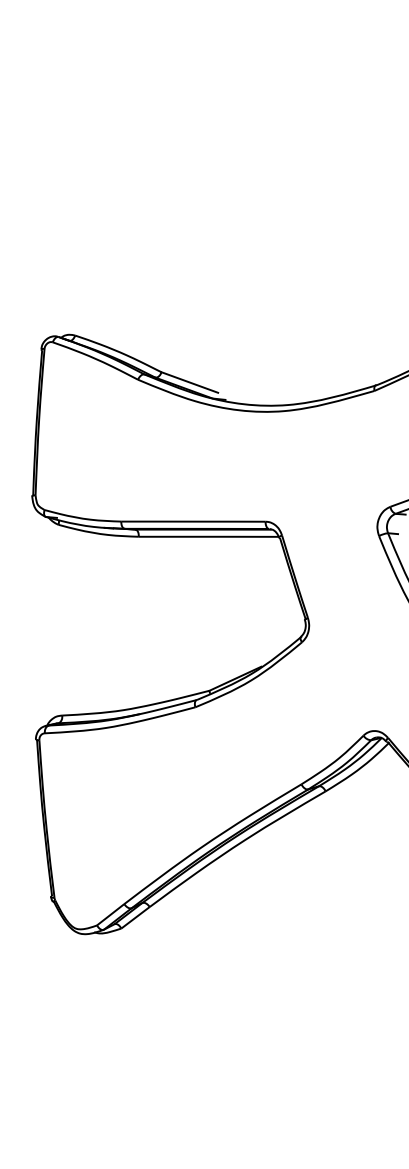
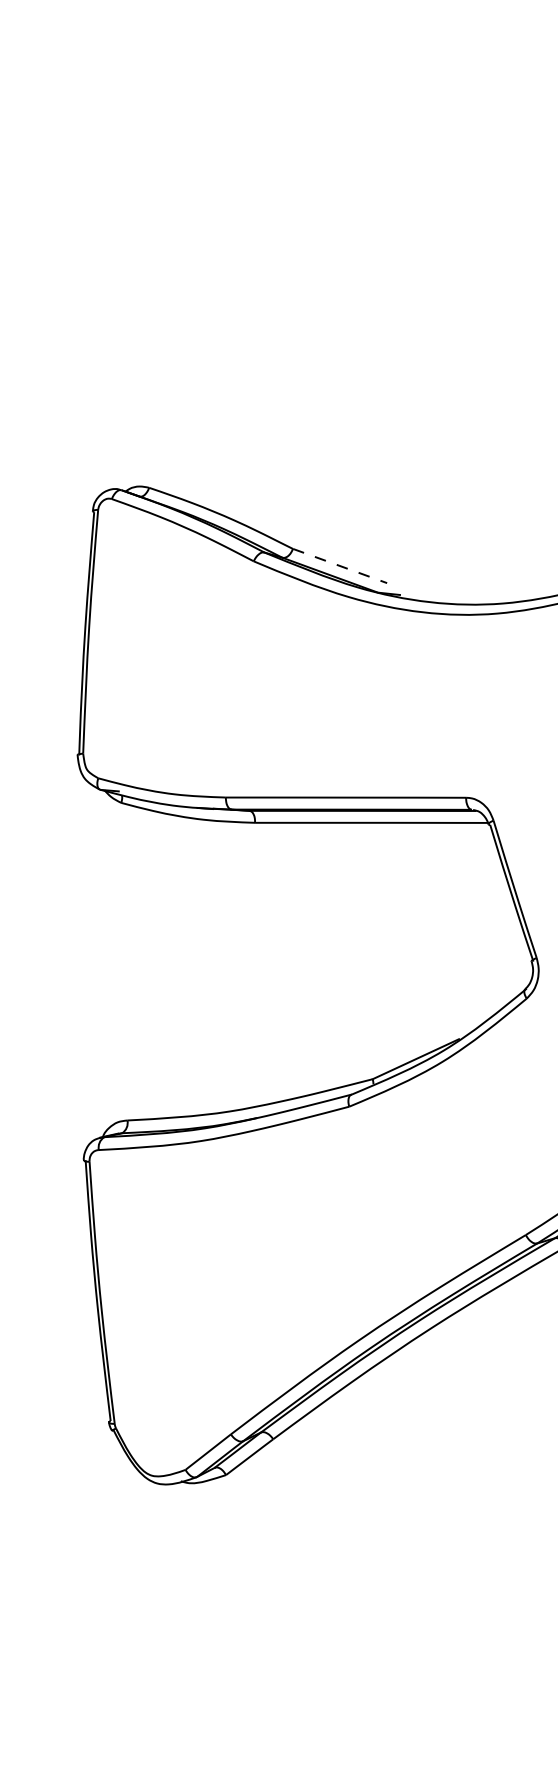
line: (190, 382) -> (341, 565), solid -> dashed

